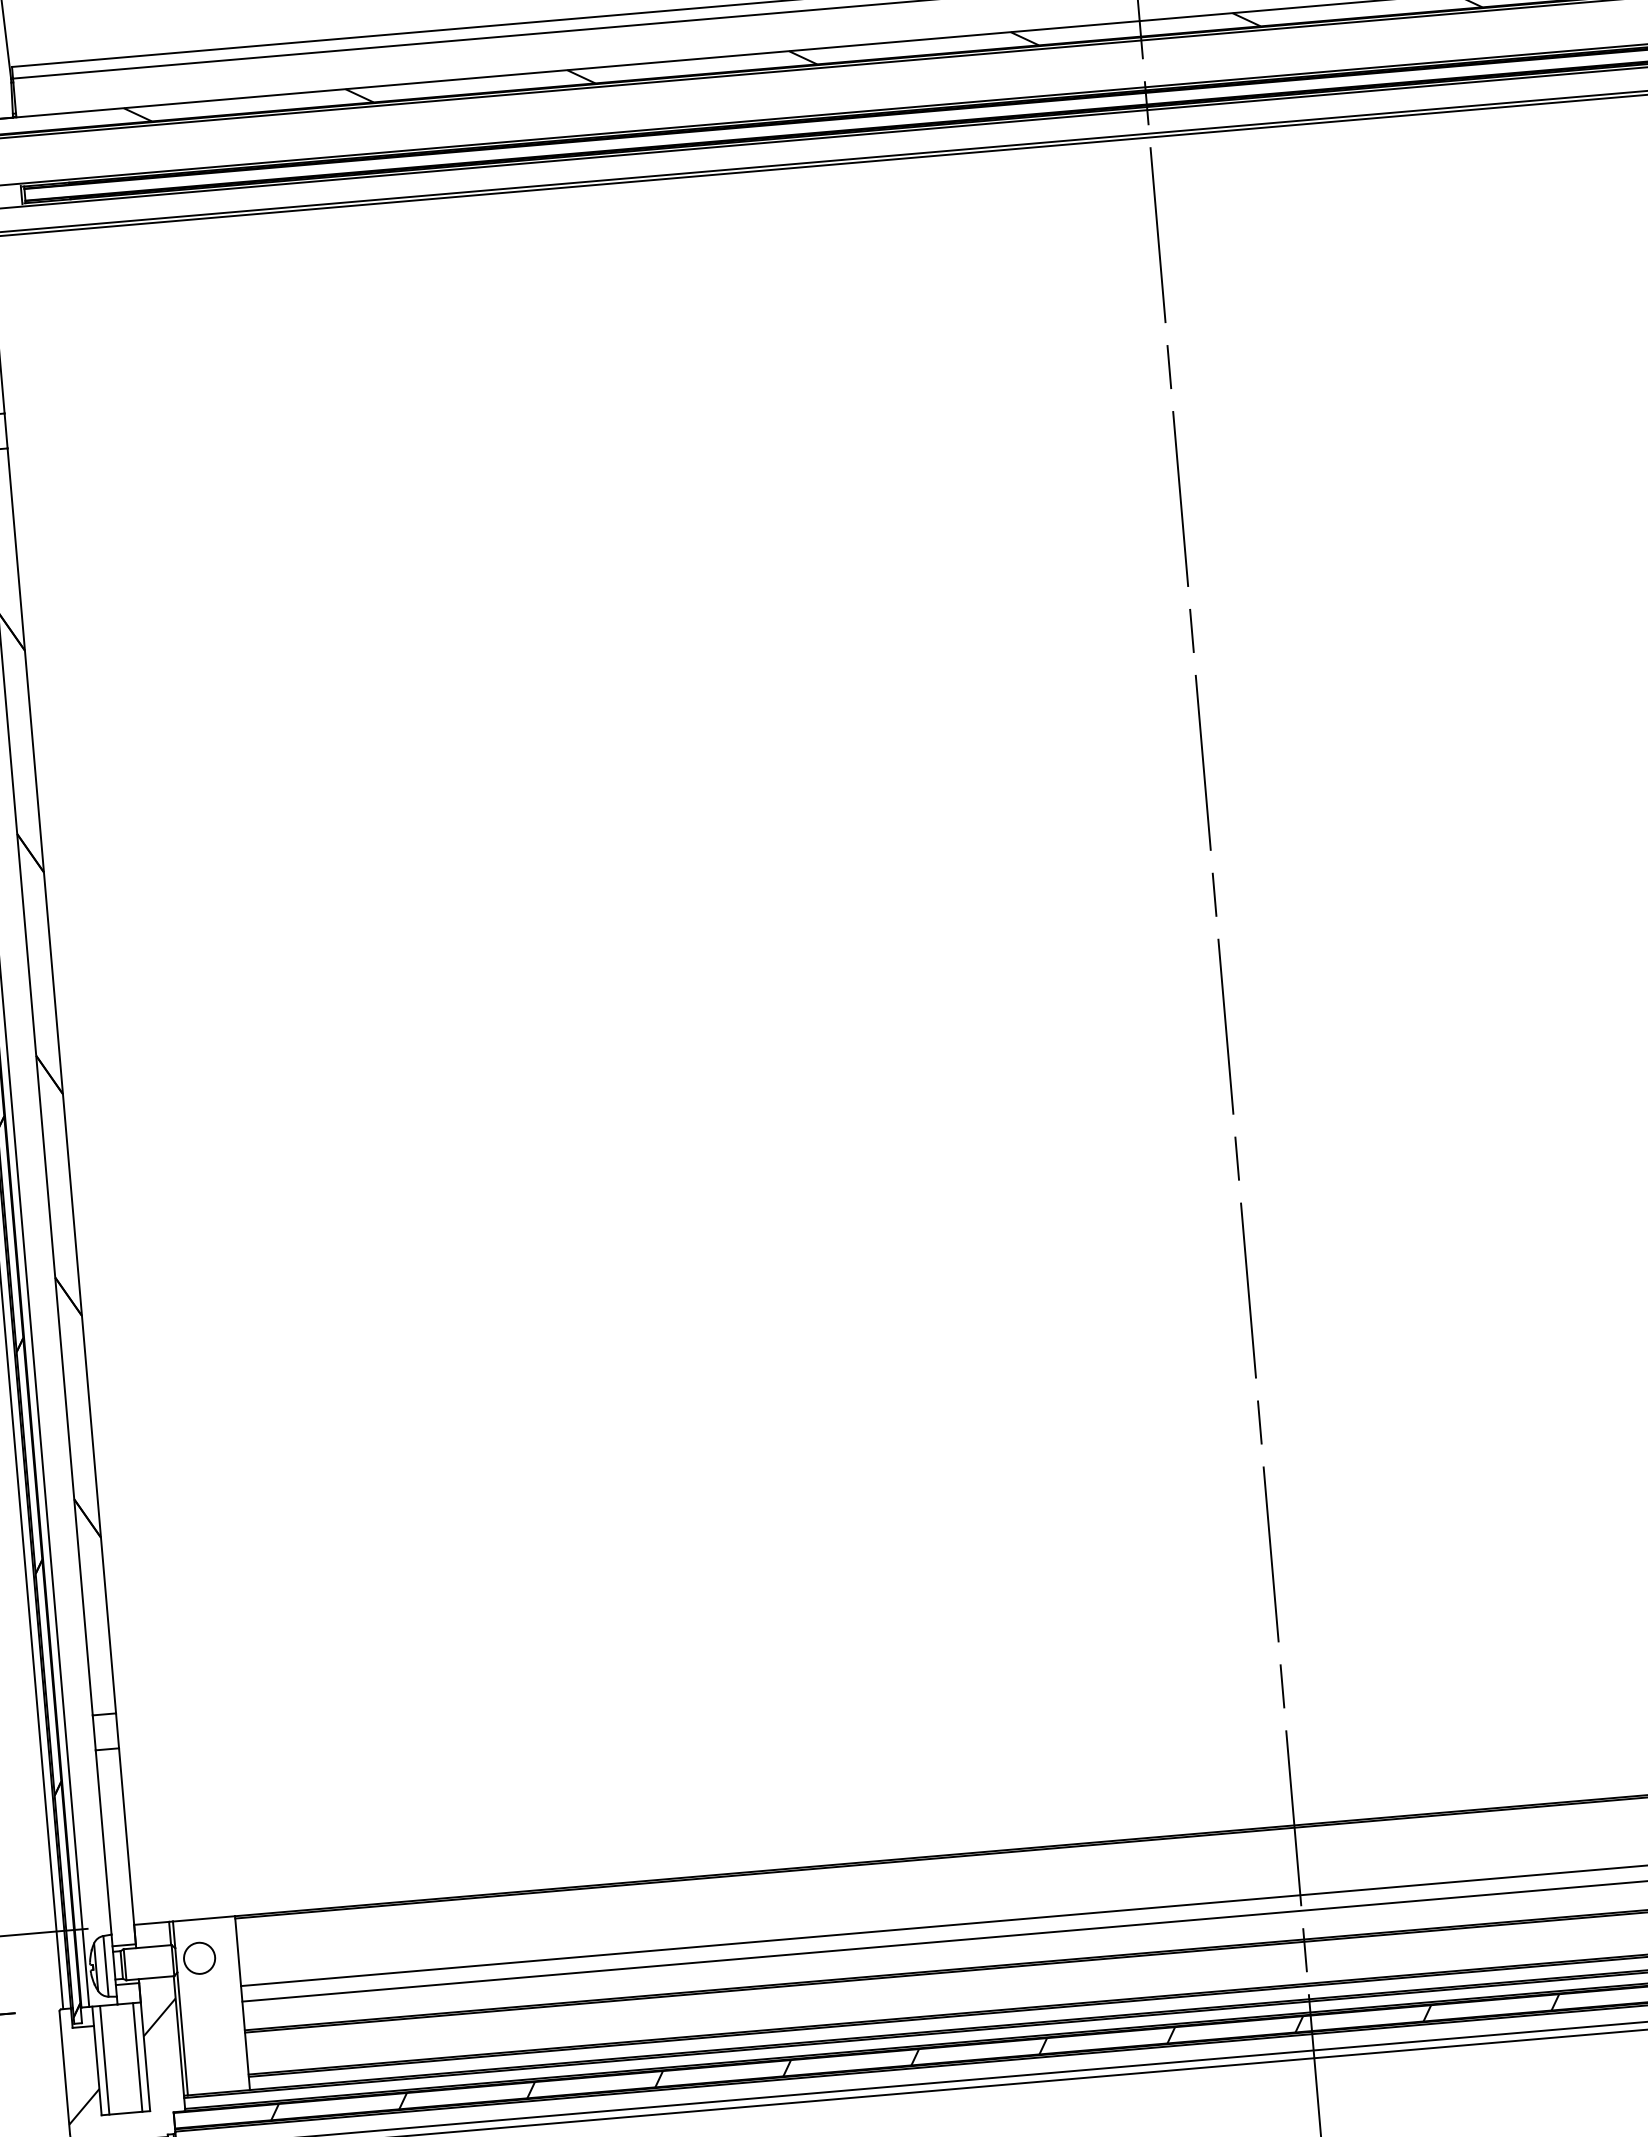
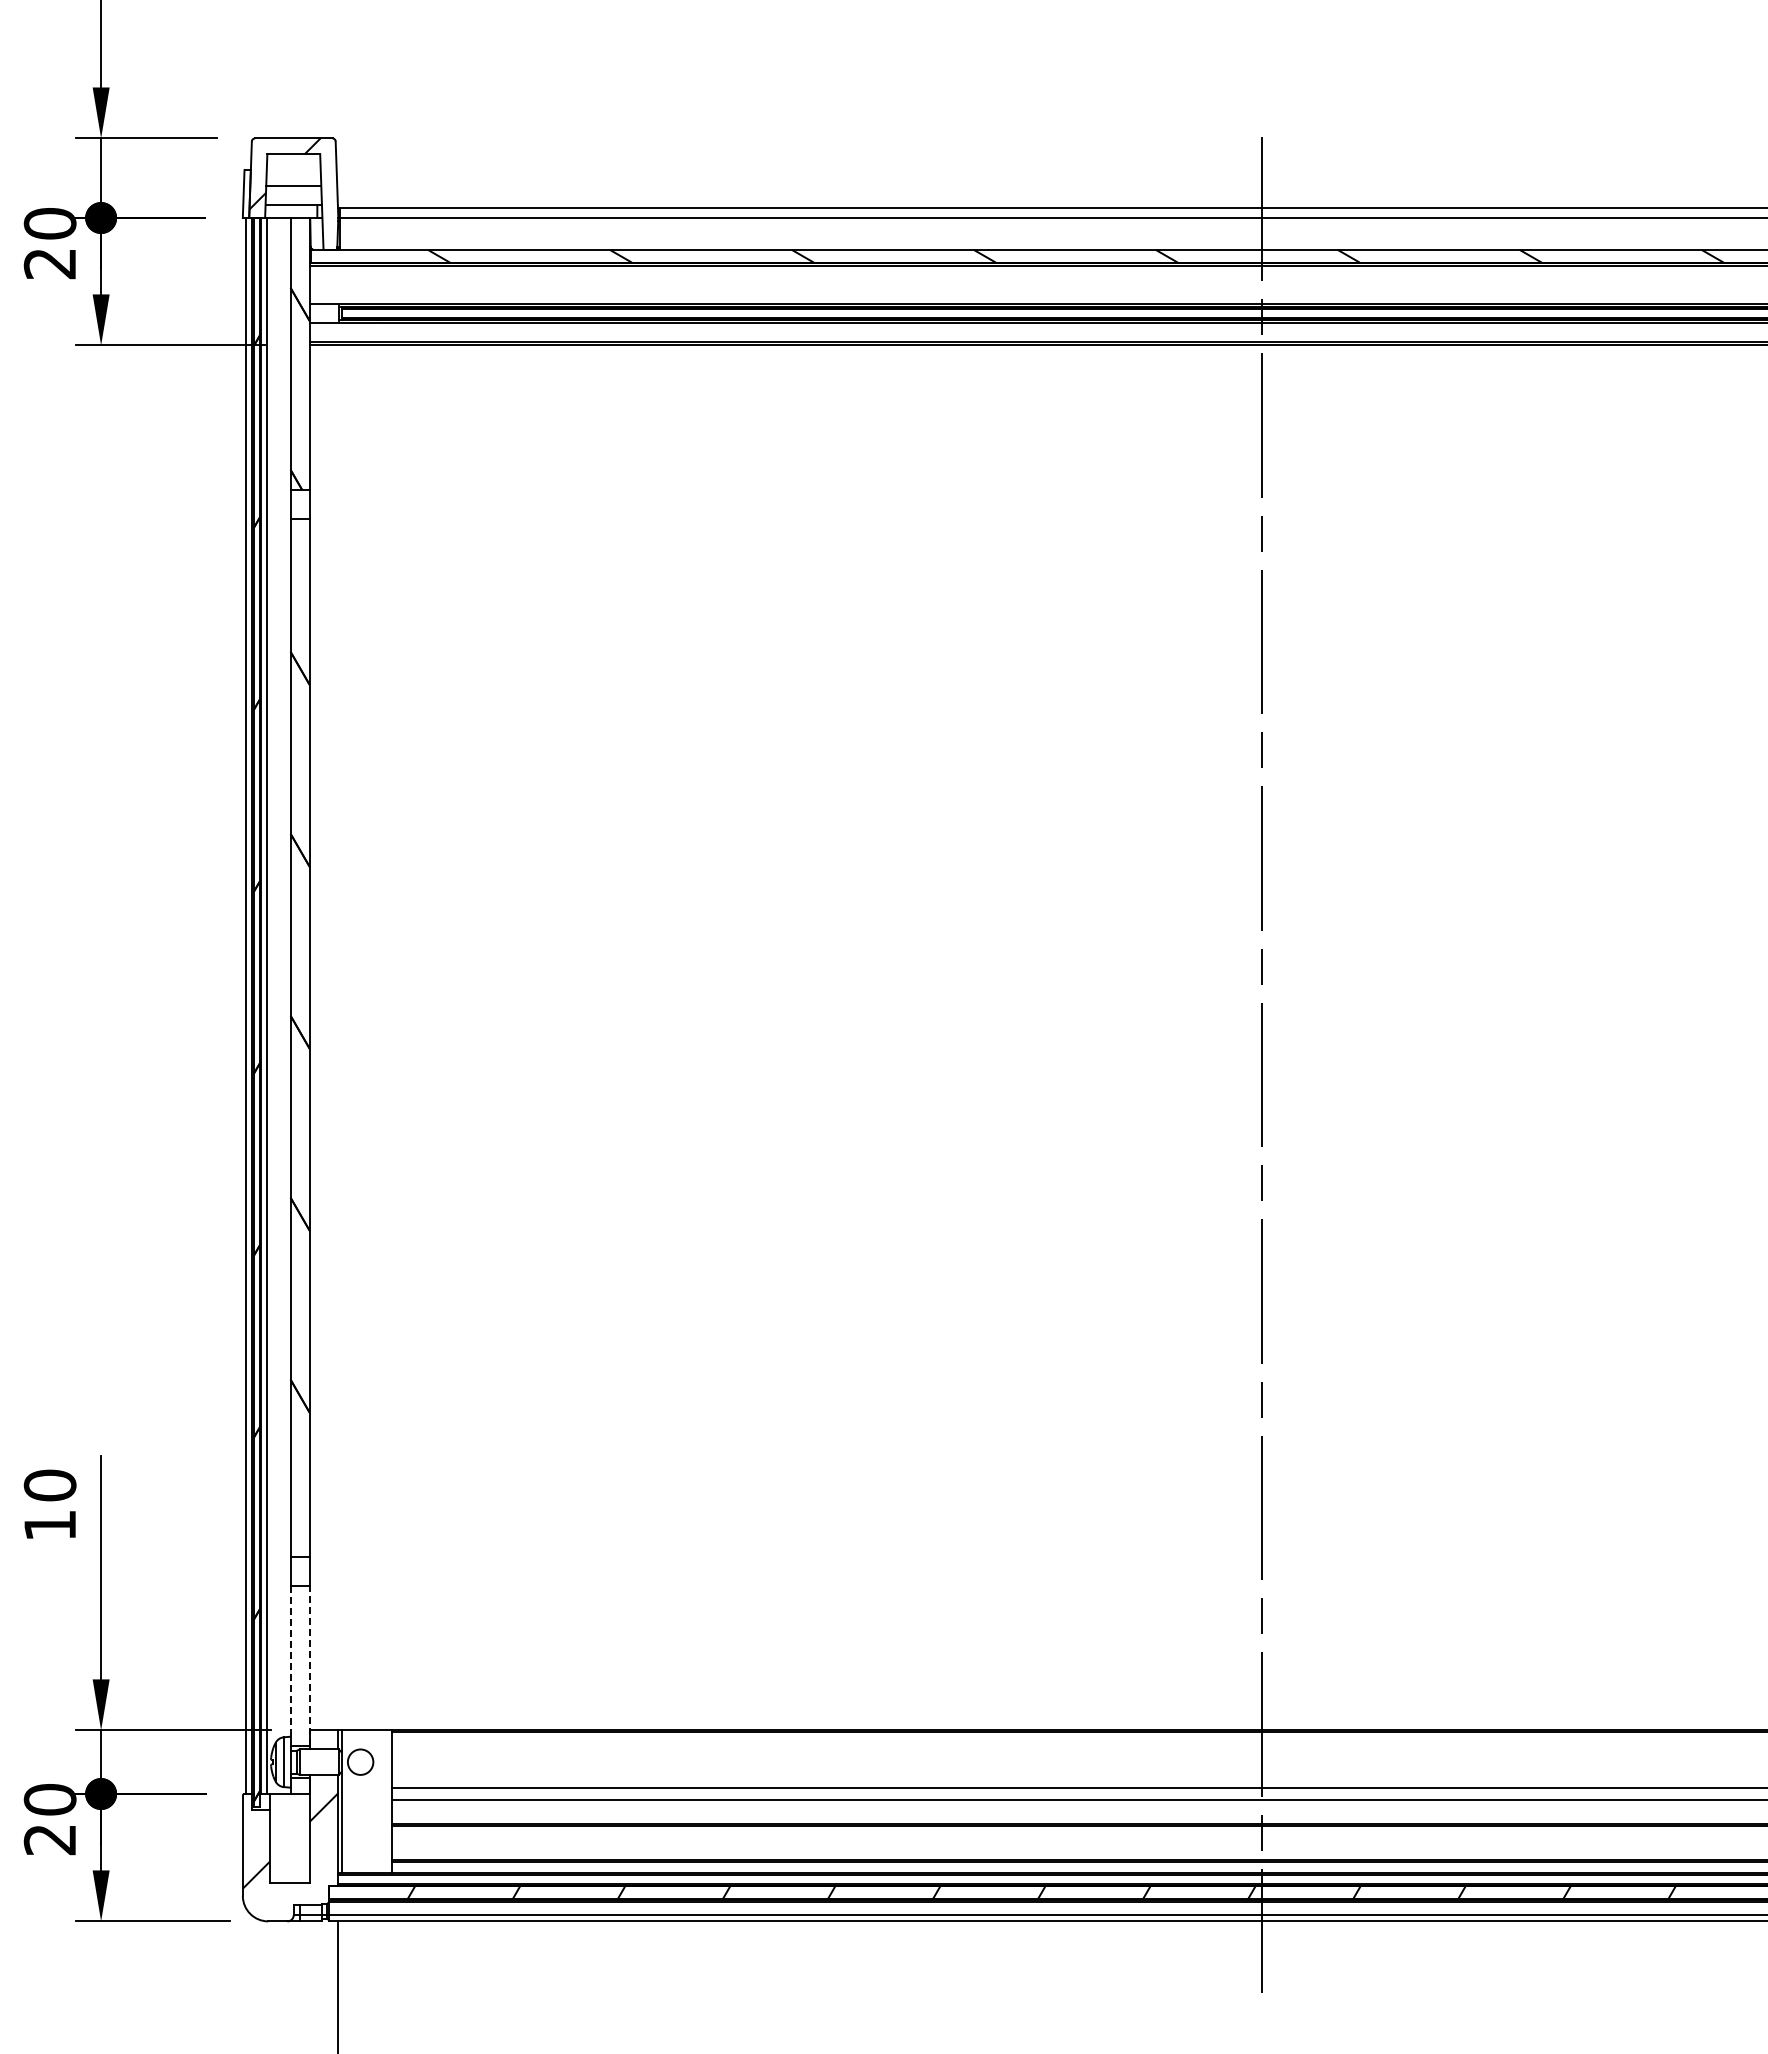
line: (103, 1842) -> (290, 1661), solid -> dashed
line: (127, 1845) -> (309, 1665), solid -> dashed
line: (137, 2057) -> (303, 1838), removed
line: (105, 2060) -> (276, 1838), removed

